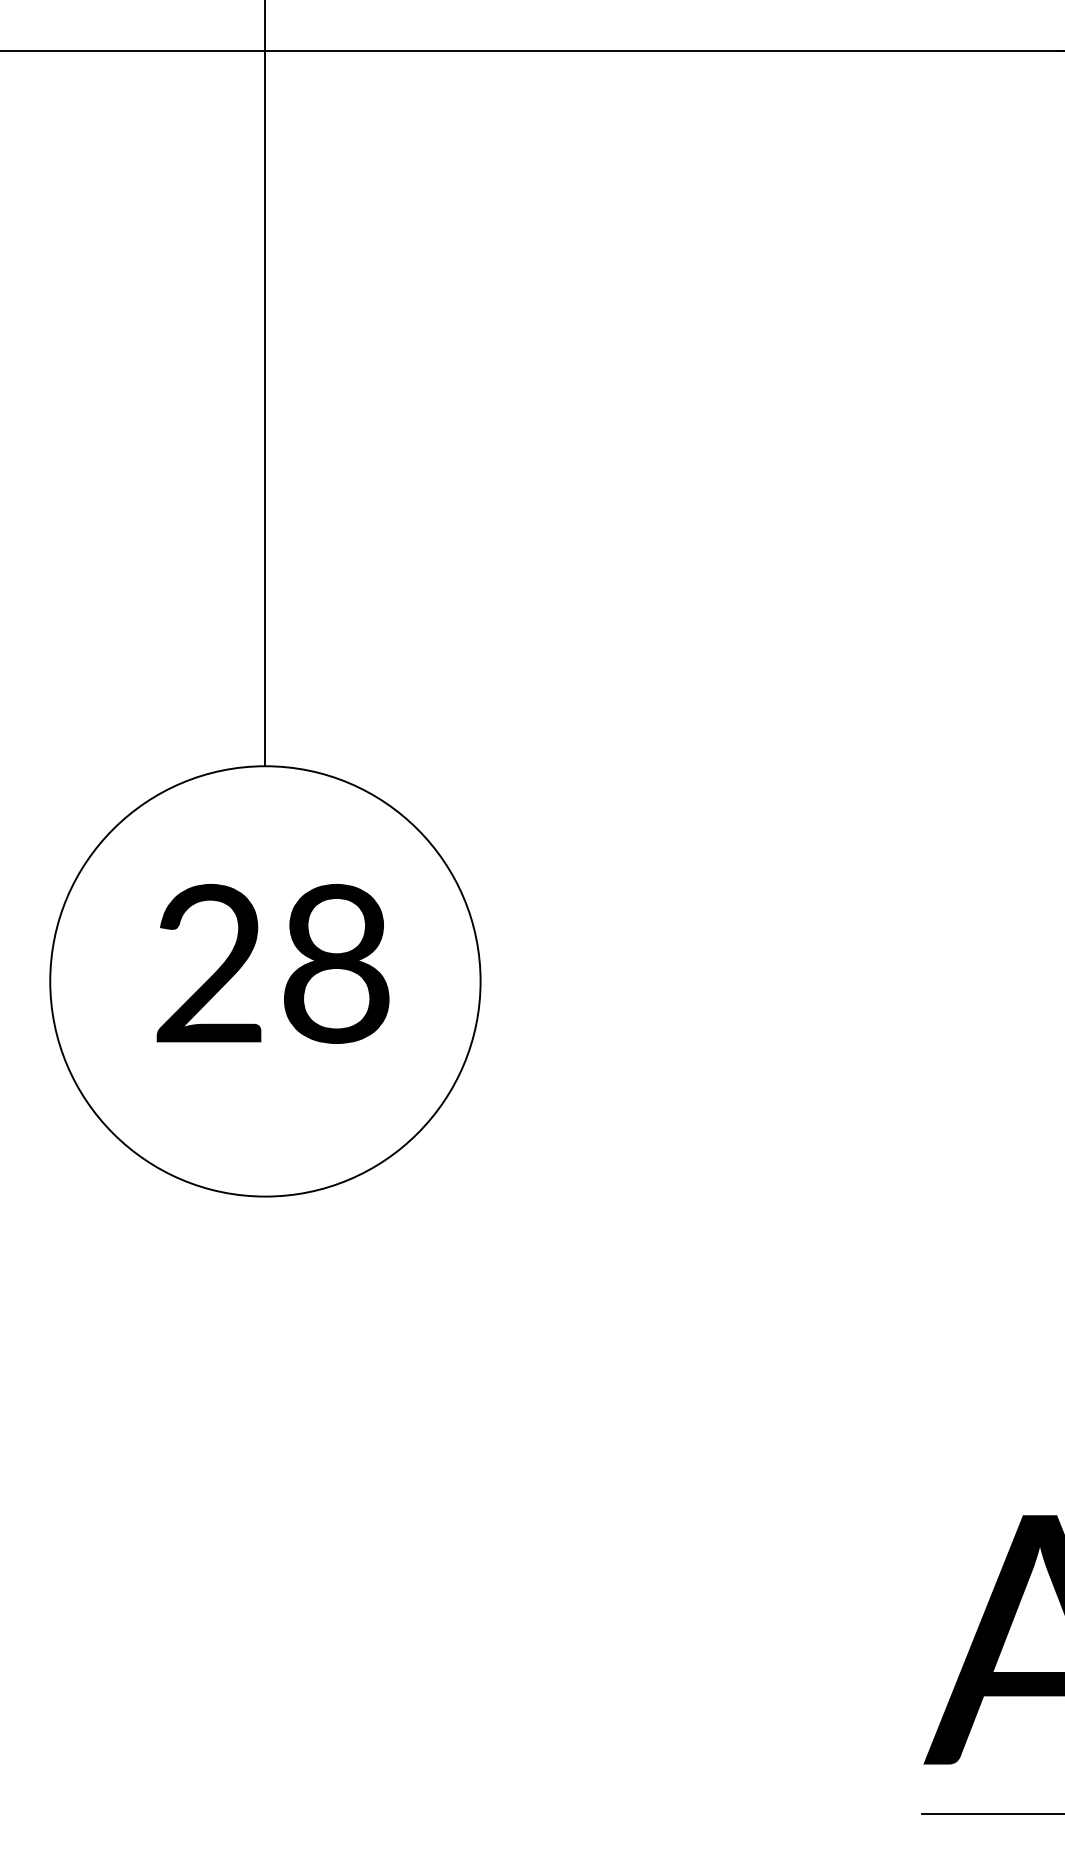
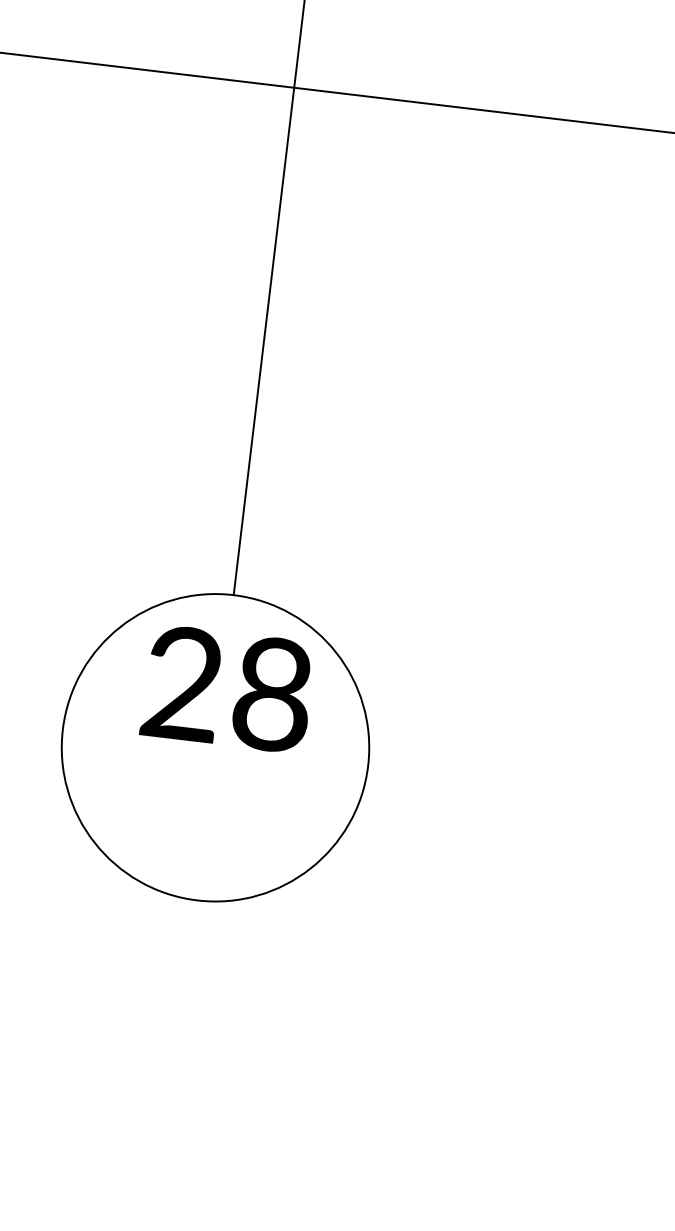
text: (272, 963) -> (227, 688), moved

